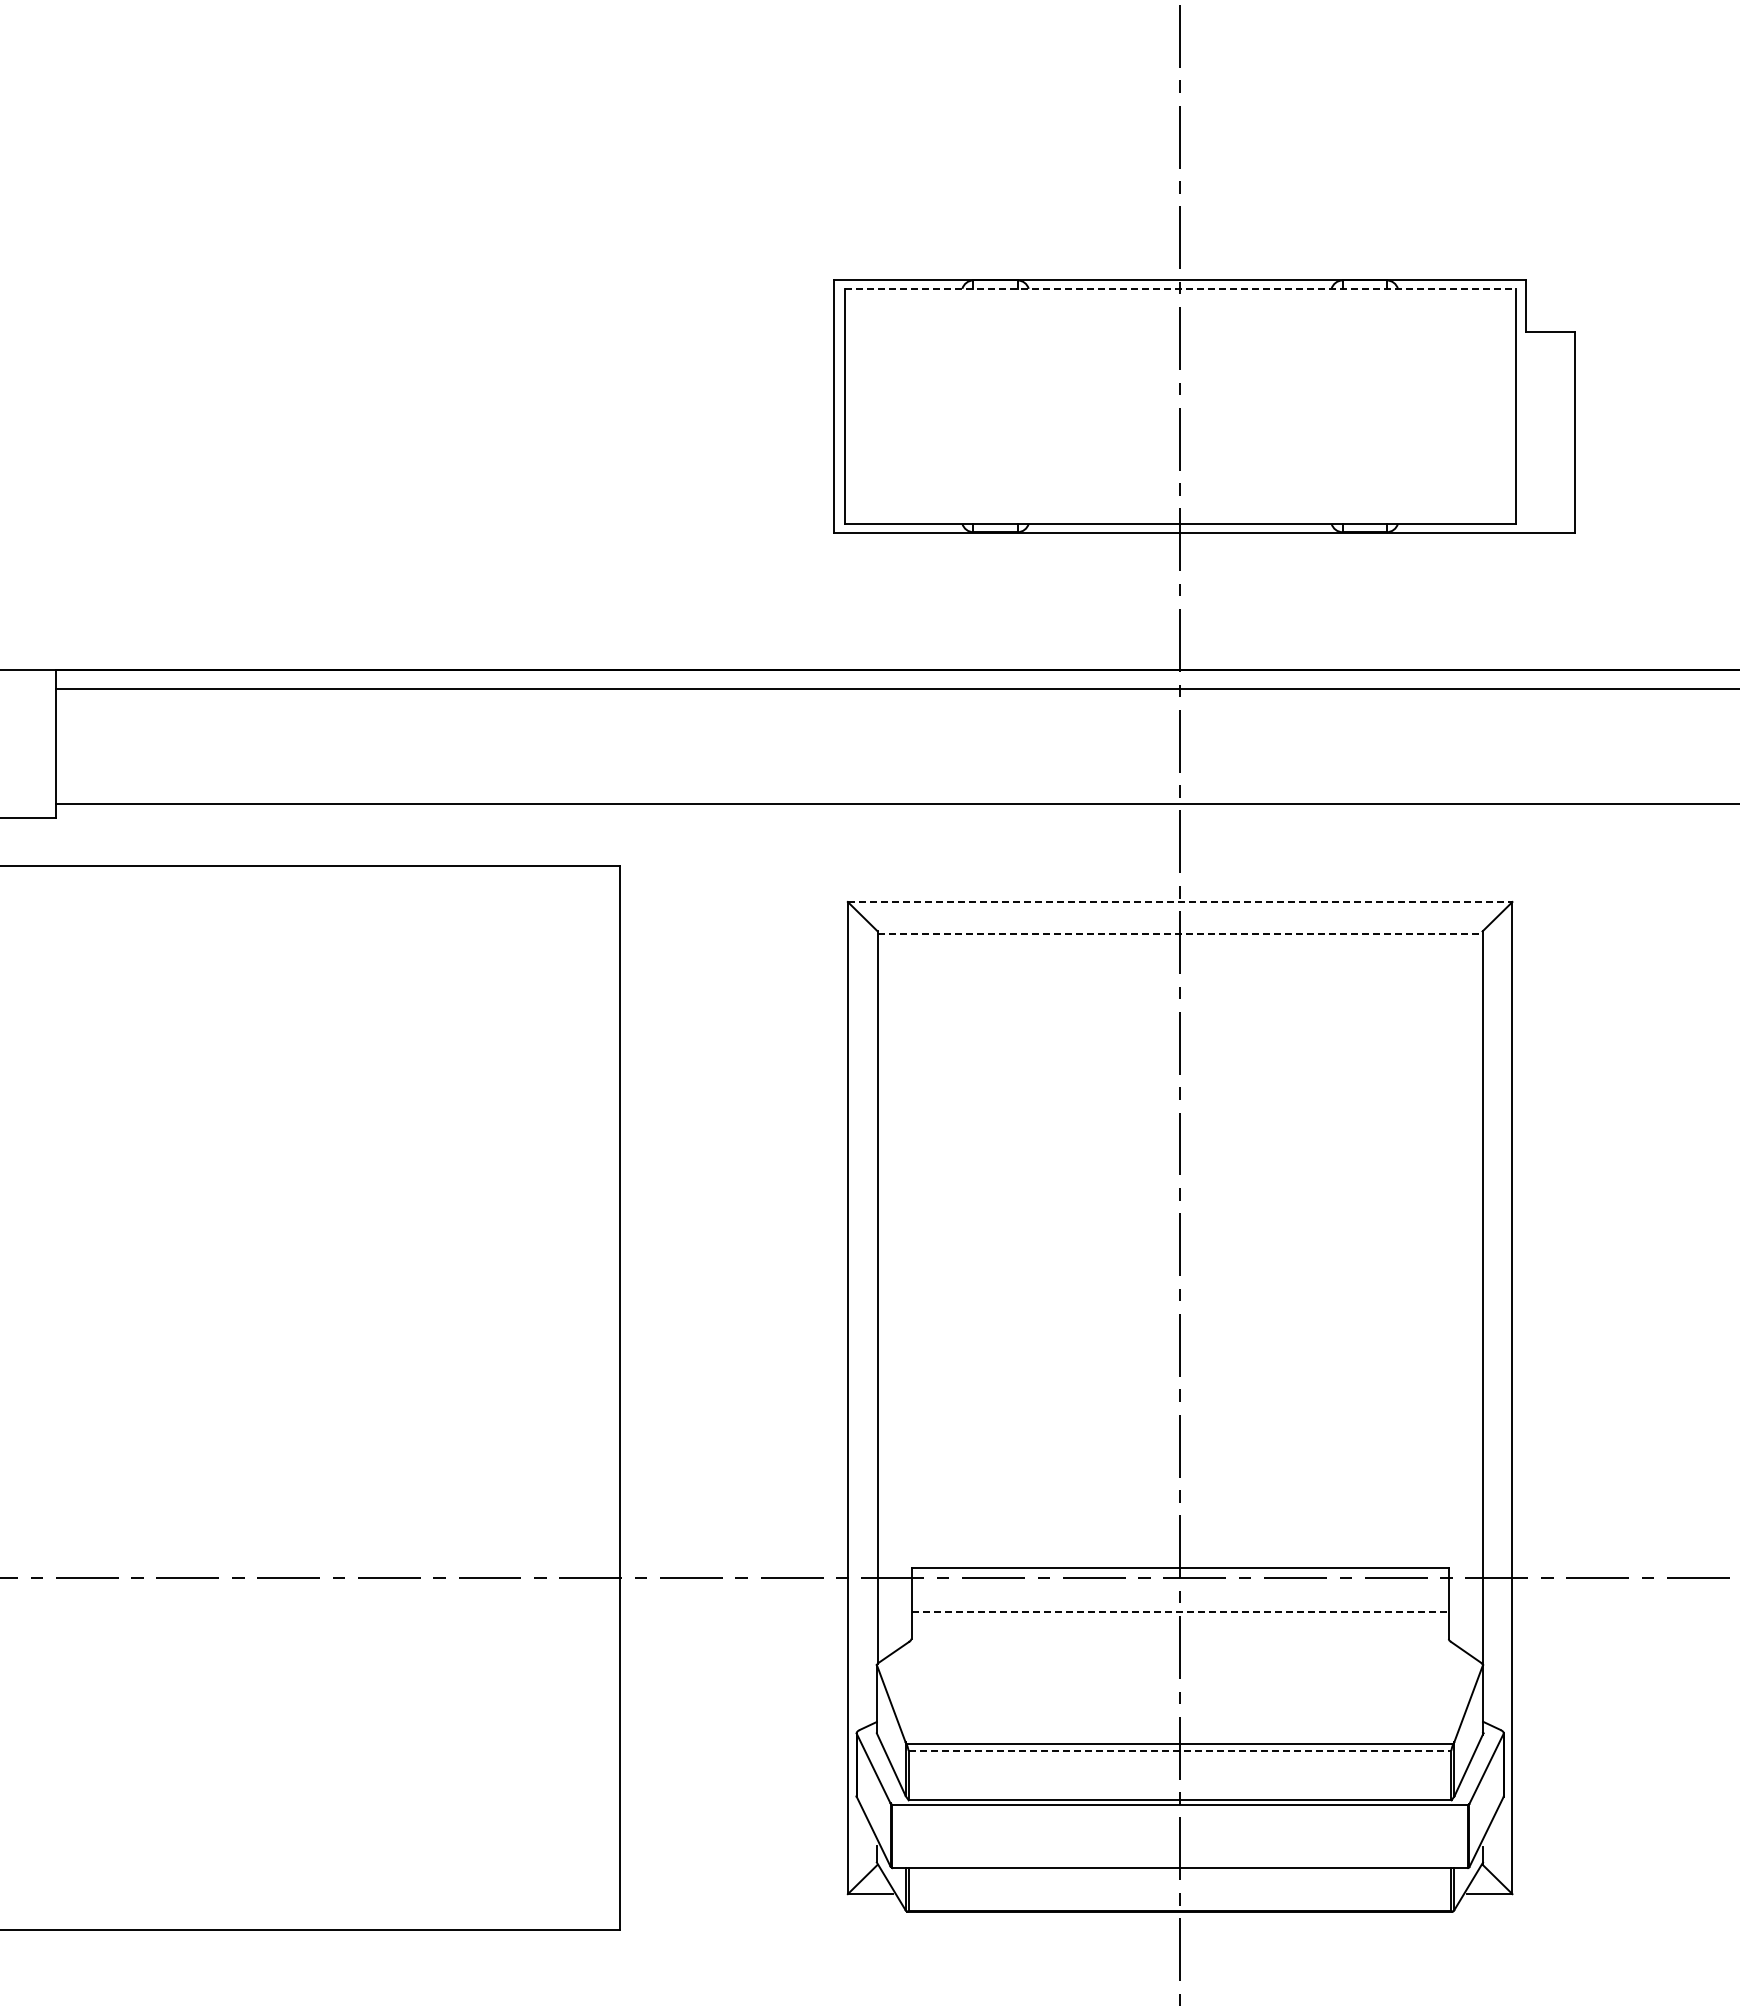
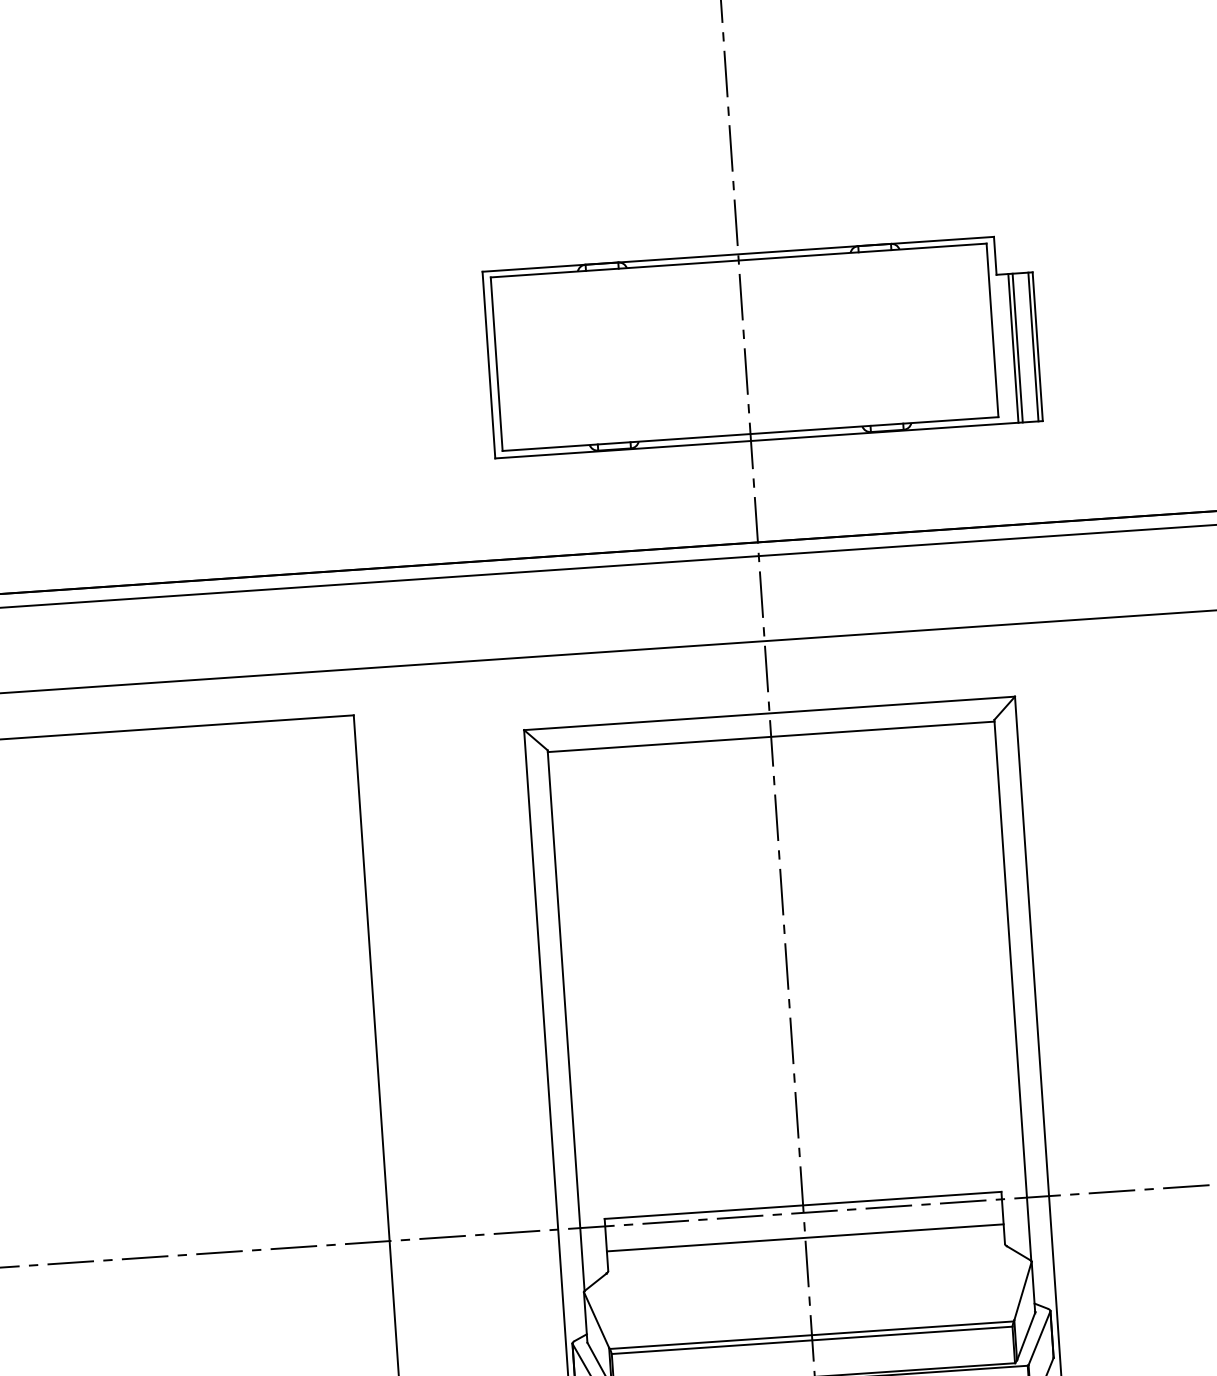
line: (1180, 288) -> (738, 260), dashed -> solid
line: (1542, 432) -> (1013, 348), added
line: (1548, 432) -> (1017, 348), added
line: (1569, 432) -> (1033, 347), added
line: (1180, 902) -> (769, 713), dashed -> solid
line: (1180, 933) -> (771, 736), dashed -> solid
line: (1180, 1612) -> (805, 1238), dashed -> solid
line: (1180, 1750) -> (812, 1340), dashed -> solid

